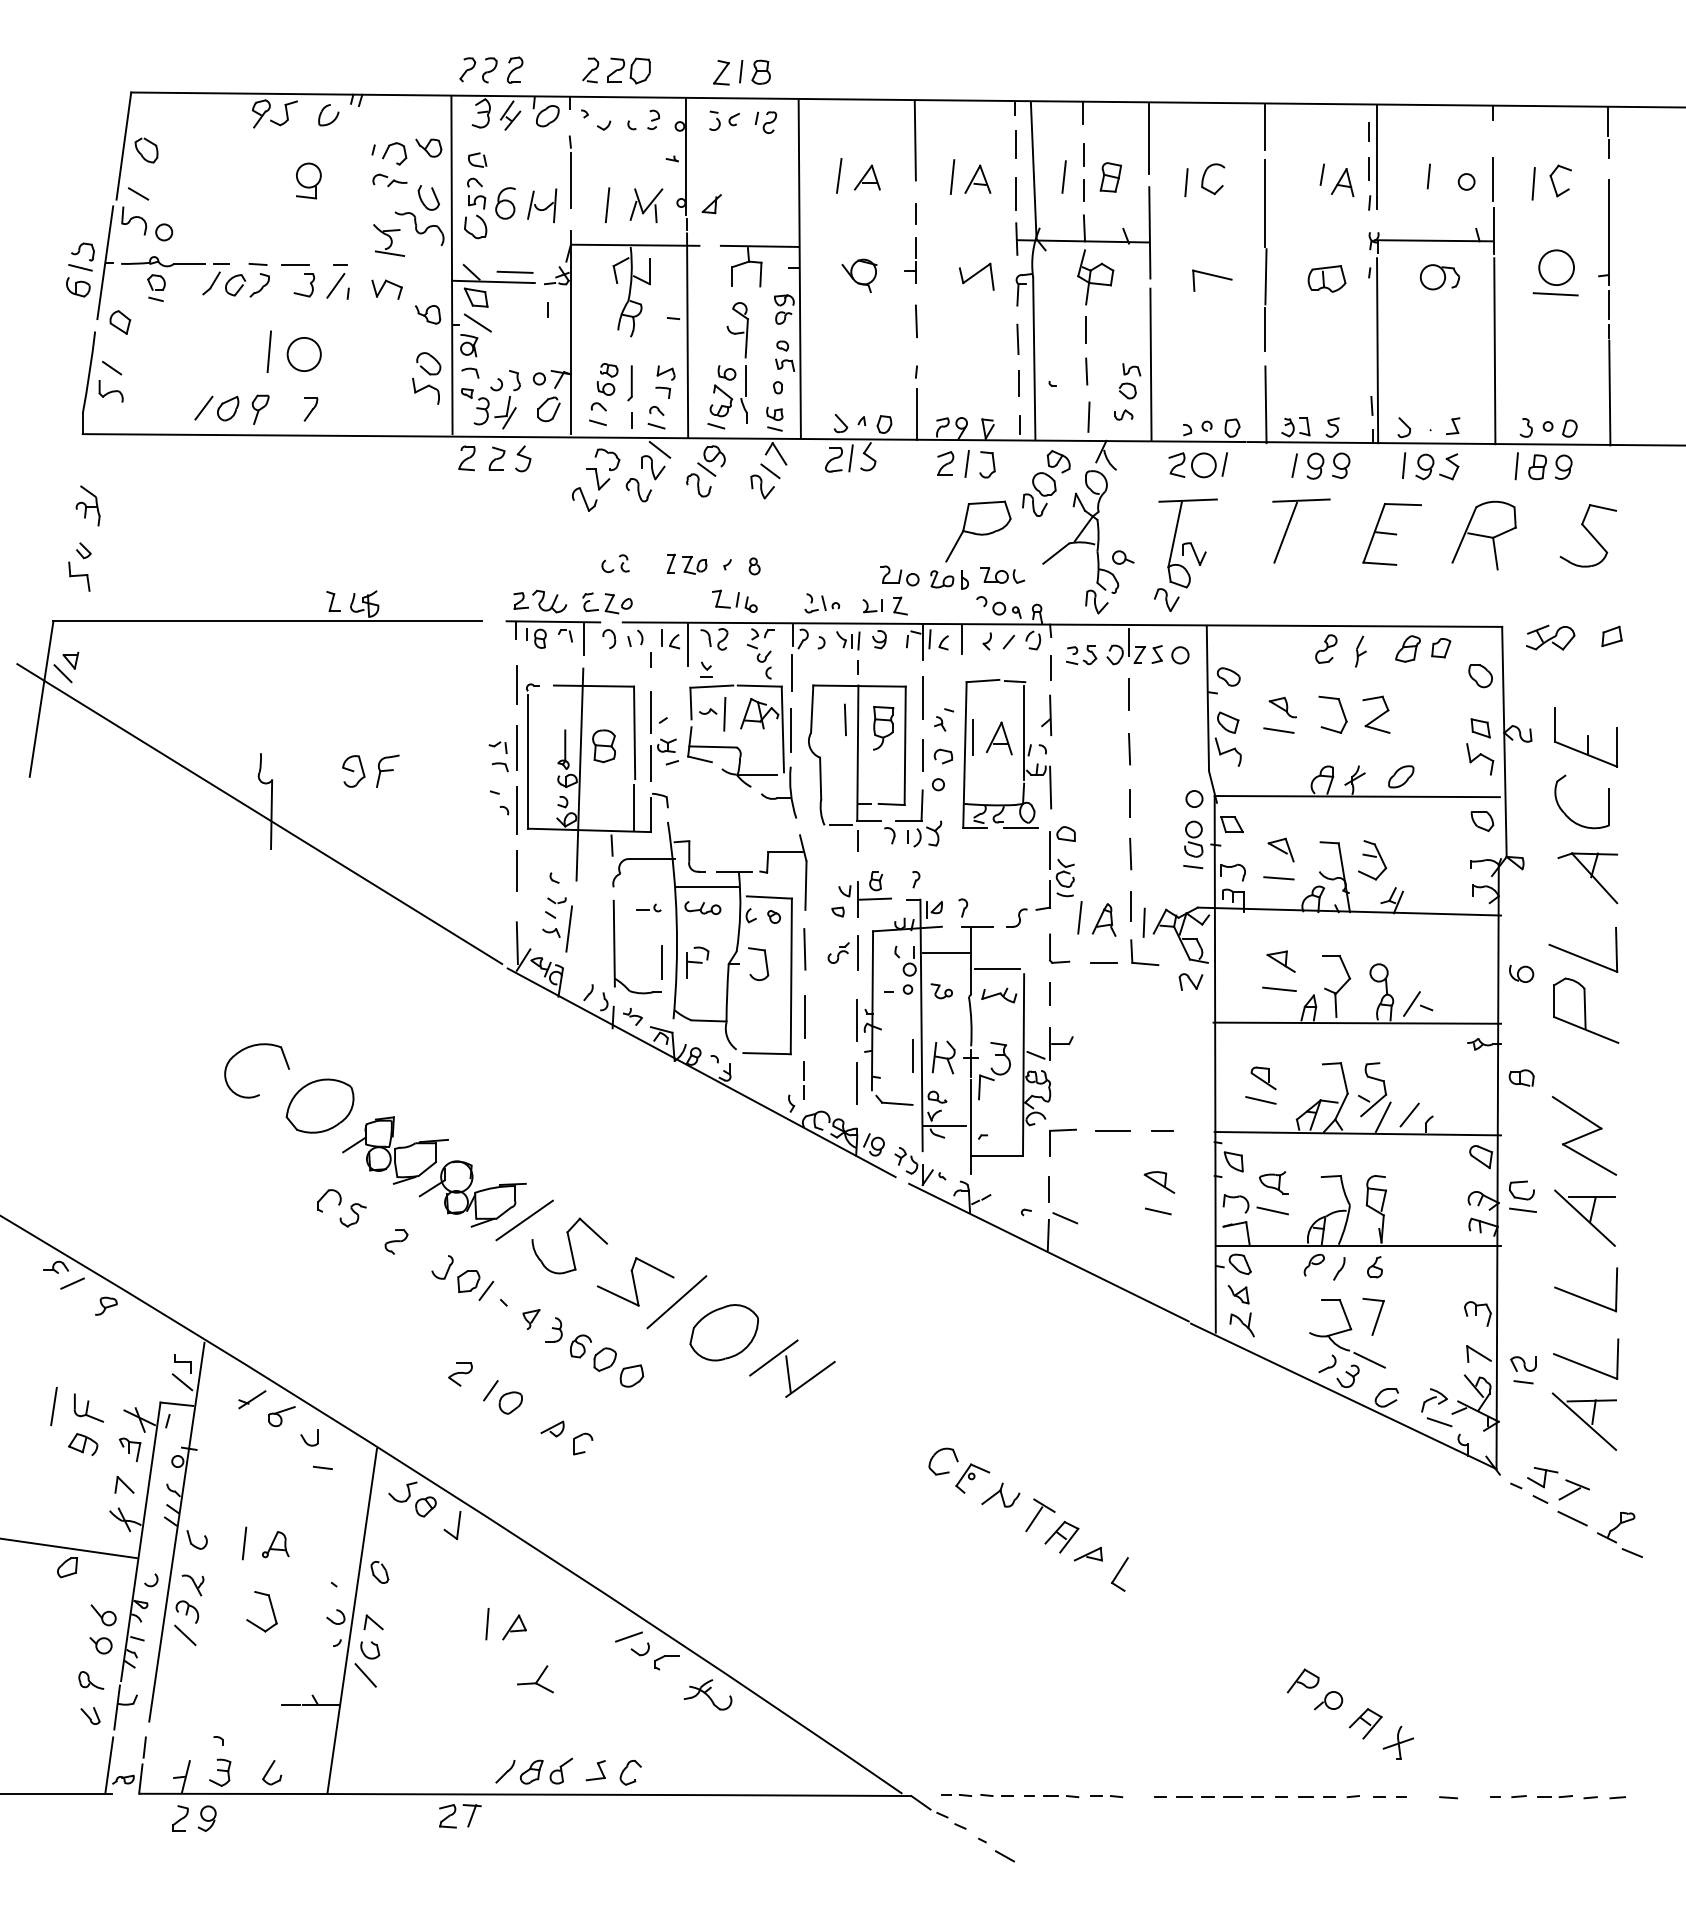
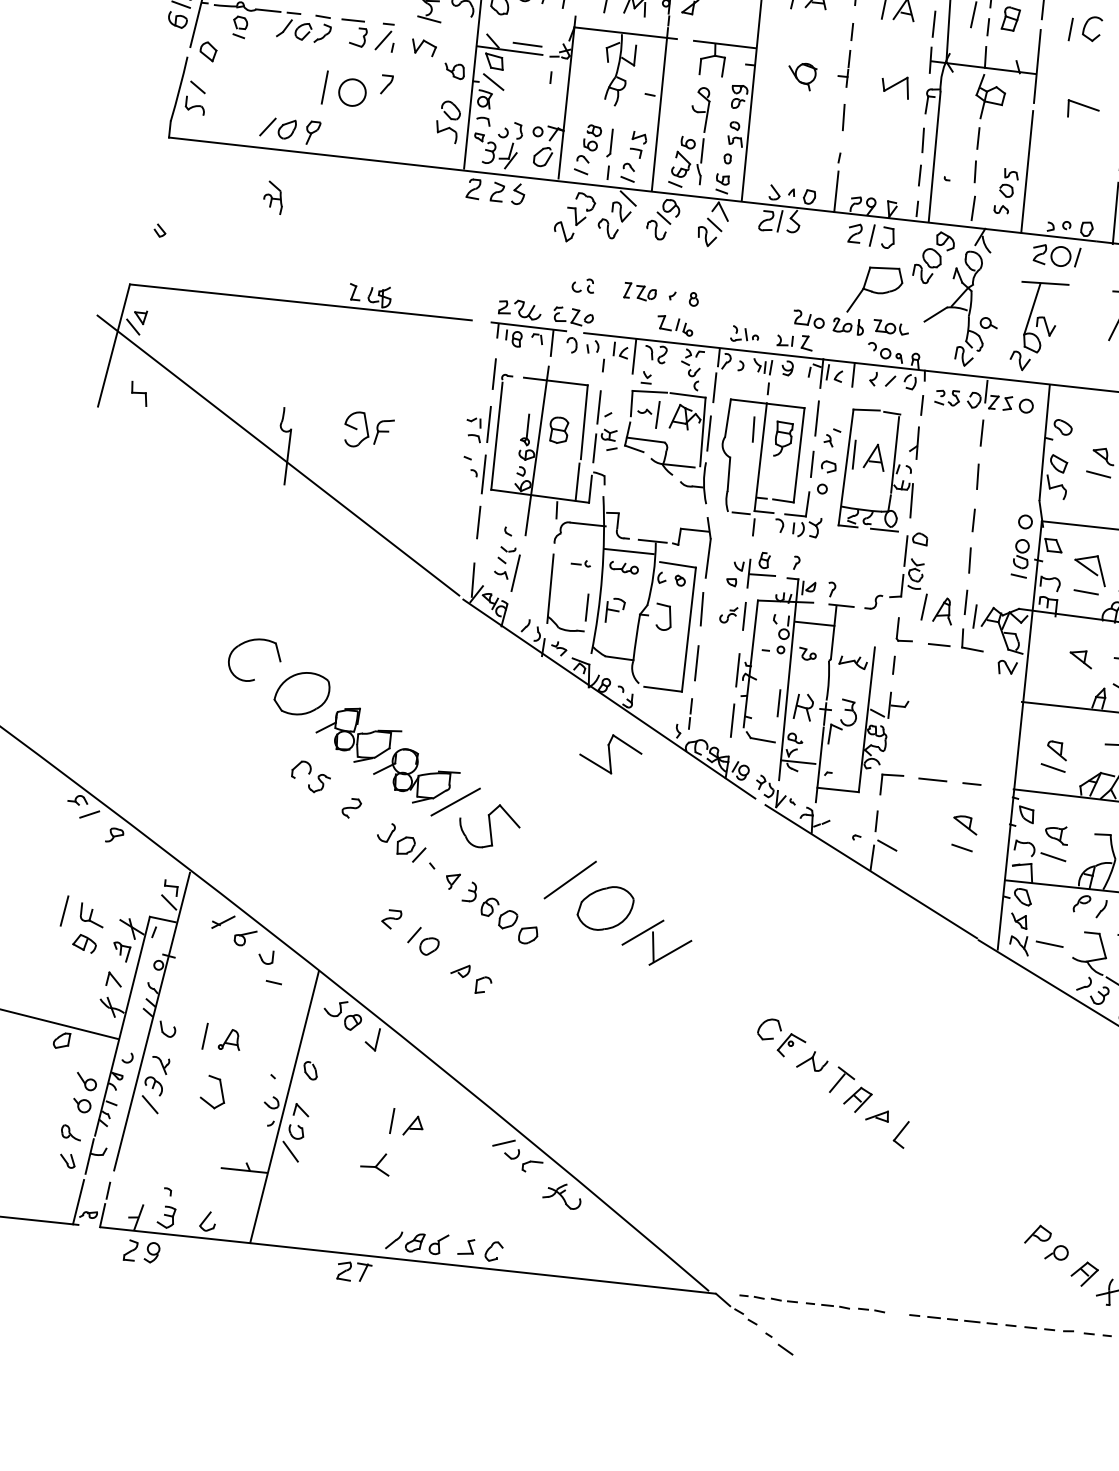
part: (310, 409) -> (386, 84), moved
part: (87, 505) -> (273, 197), moved
part: (79, 576) -> (139, 393), moved
part: (353, 771) -> (356, 429), size x1.4
part: (1280, 849) -> (1089, 569), size x1.6
line: (996, 968) -> (853, 640), removed
line: (1279, 988) -> (1049, 943), moved
part: (635, 1281) -> (610, 753), moved
part: (535, 1679) -> (375, 1163), moved

